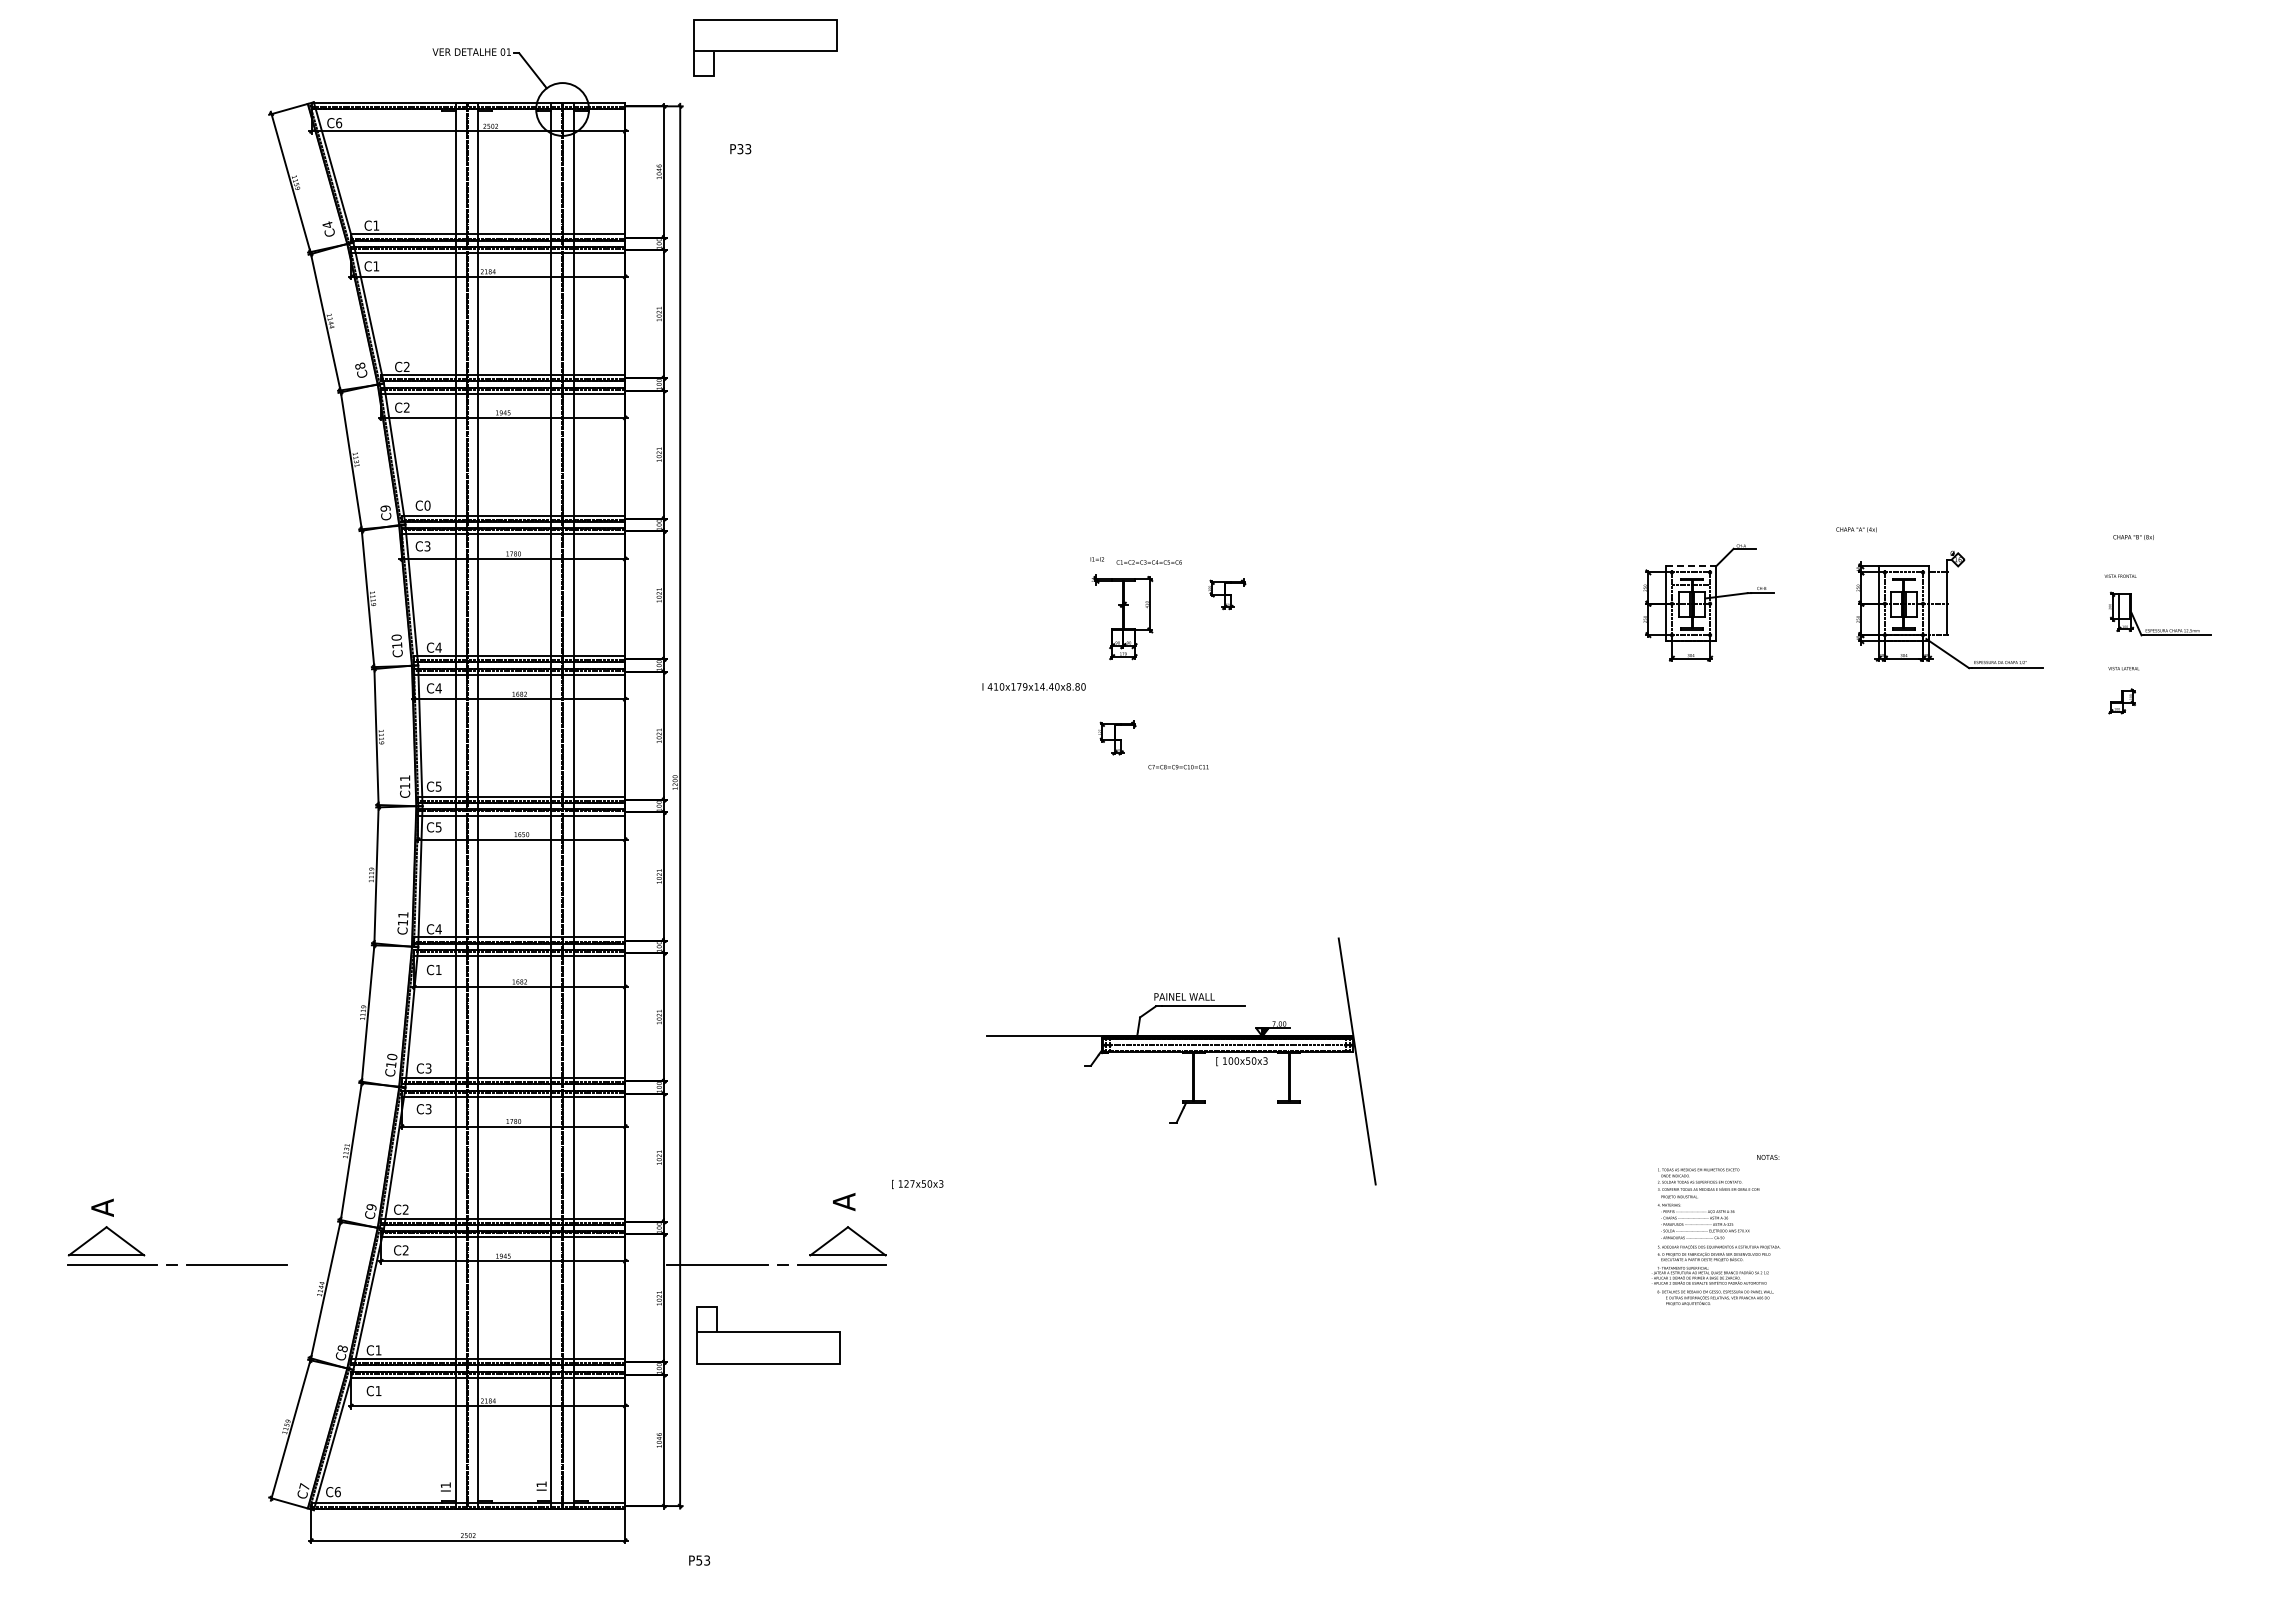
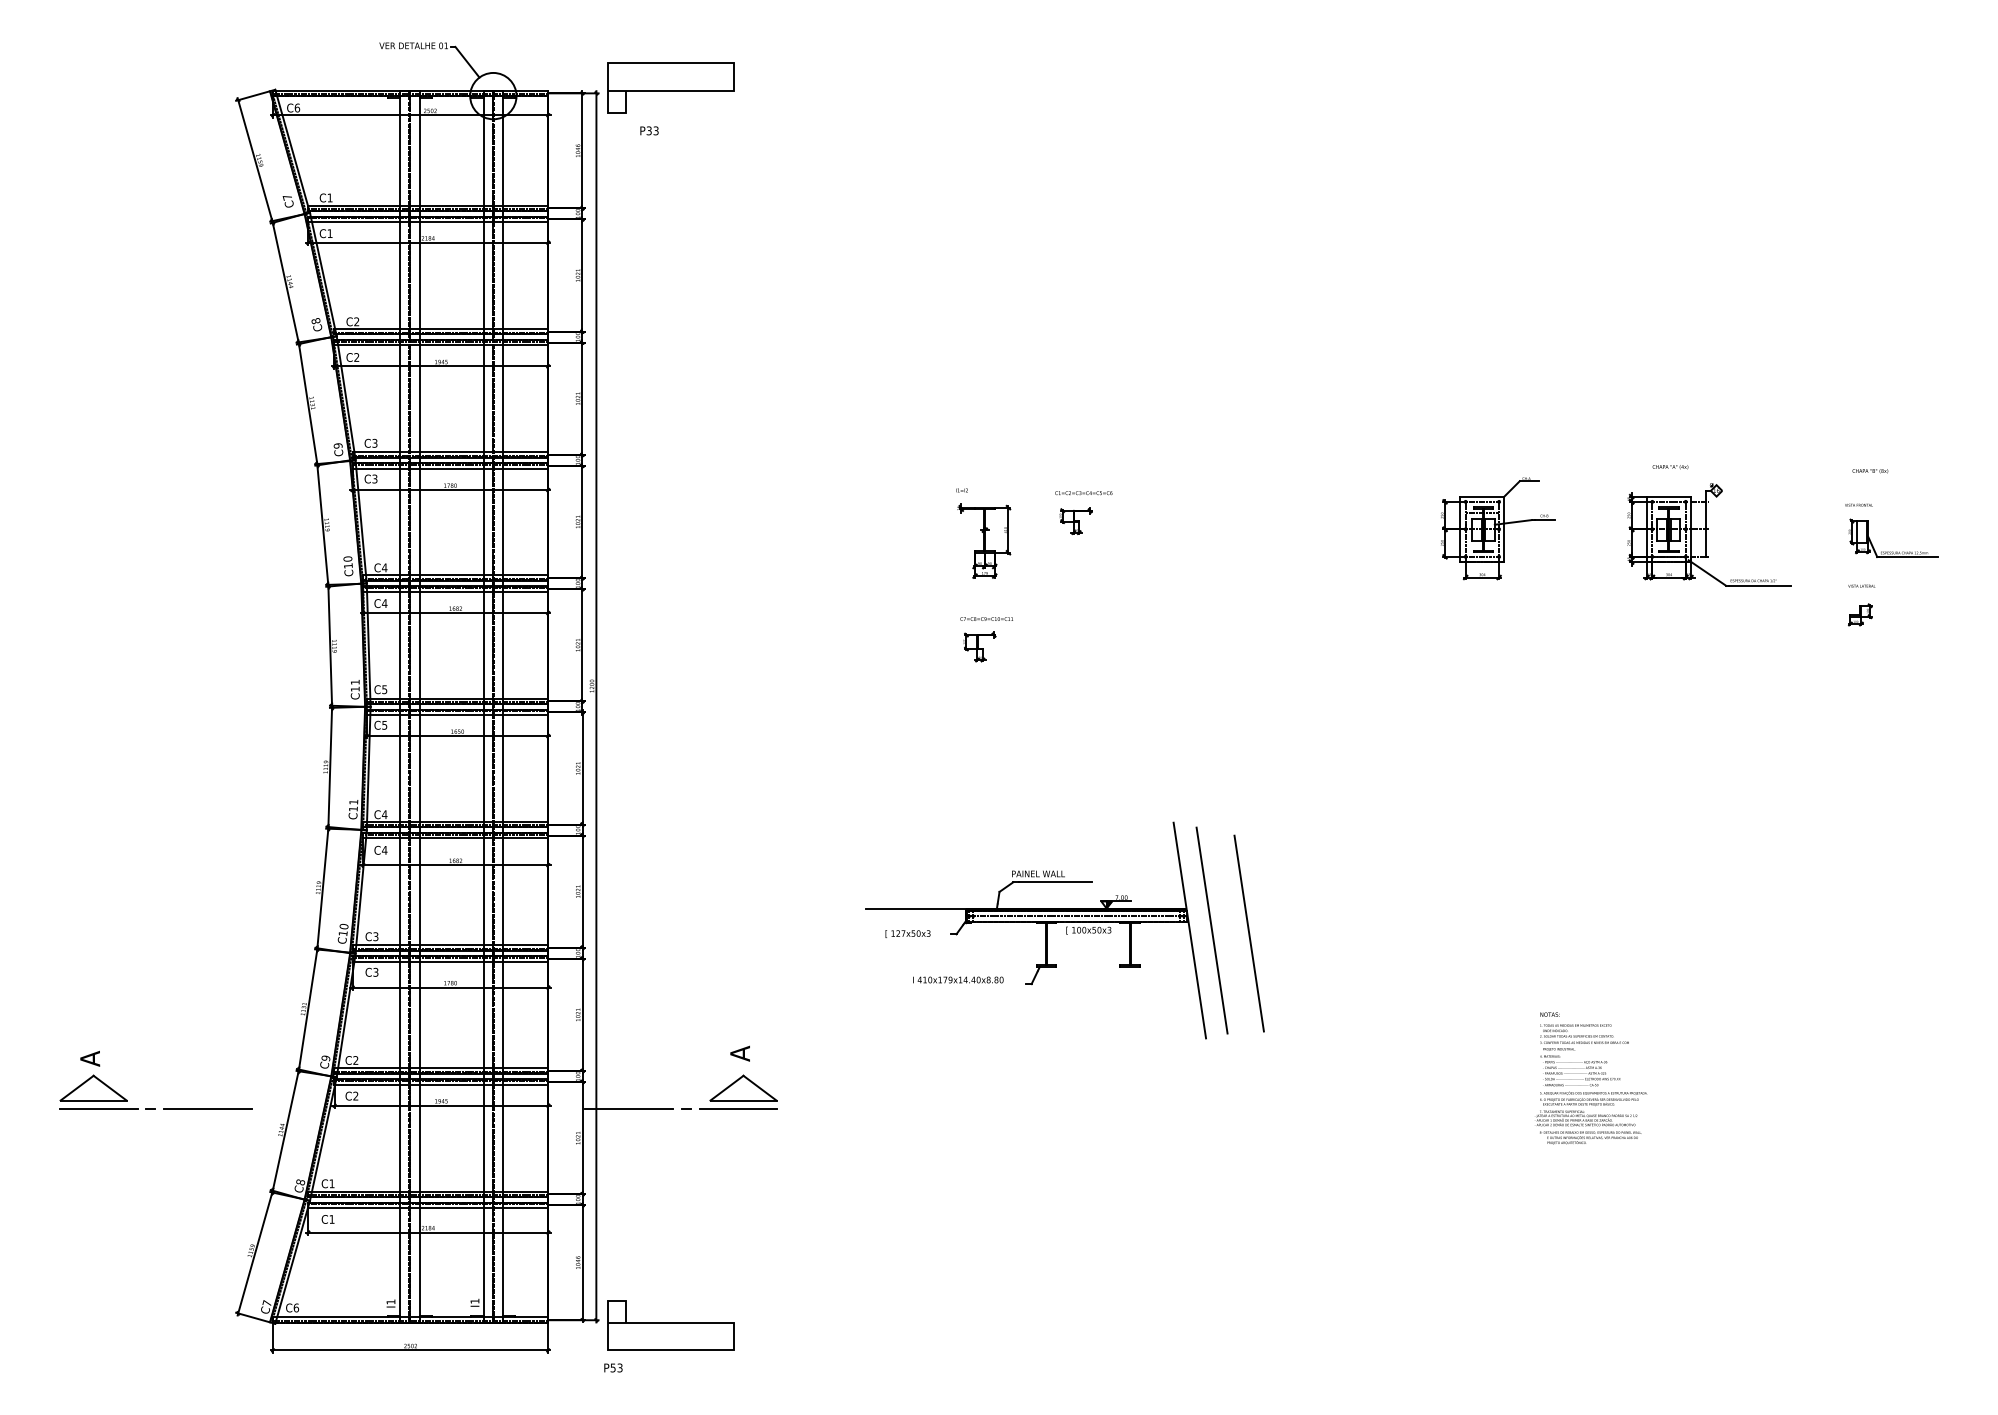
part: (765, 47) -> (671, 87), moved
text: (327, 224) -> (287, 196), C4 -> C7
text: (427, 505) -> (374, 443), C0 -> C3
text: (1856, 529) -> (1670, 466), moved
text: (1148, 562) -> (1083, 493), moved
line: (1691, 566) -> (1482, 496), dashed -> solid
text: (1033, 686) -> (957, 979), moved
text: (1178, 767) -> (986, 619), moved
text: (438, 969) -> (384, 849), C1 -> C4
line: (1382, 1061) -> (1211, 930), added
line: (1424, 1064) -> (1248, 933), added
text: (917, 1184) -> (907, 934), moved
text: (1716, 1236) -> (1591, 1083), moved
part: (768, 1335) -> (671, 1325), moved

